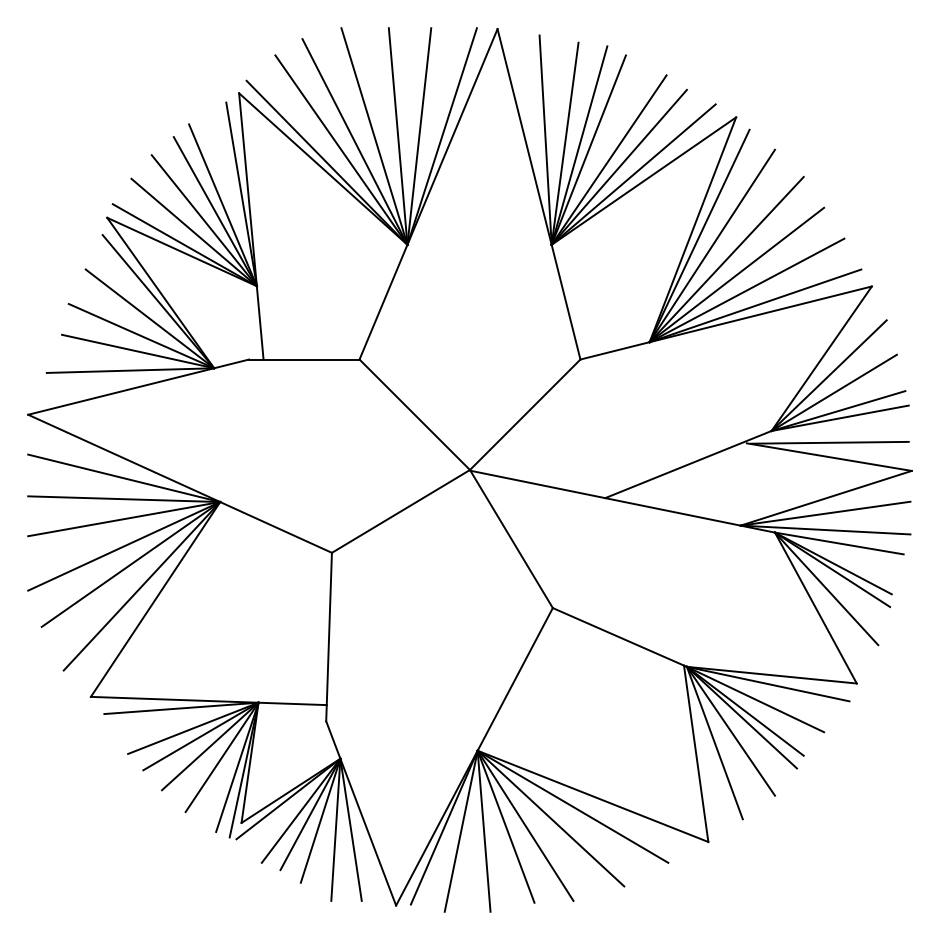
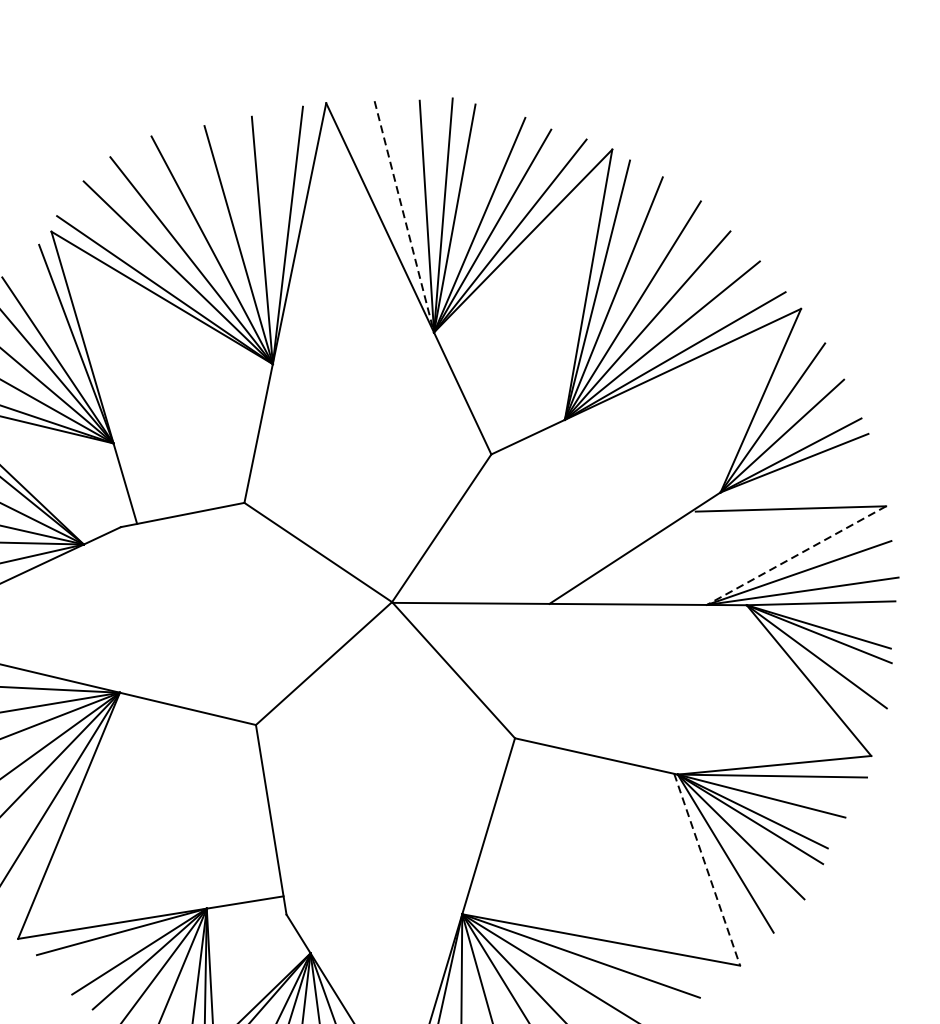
line: (545, 140) -> (404, 217), solid -> dashed
line: (829, 442) -> (787, 492), removed
line: (826, 498) -> (796, 555), solid -> dashed
line: (696, 754) -> (707, 870), solid -> dashed

